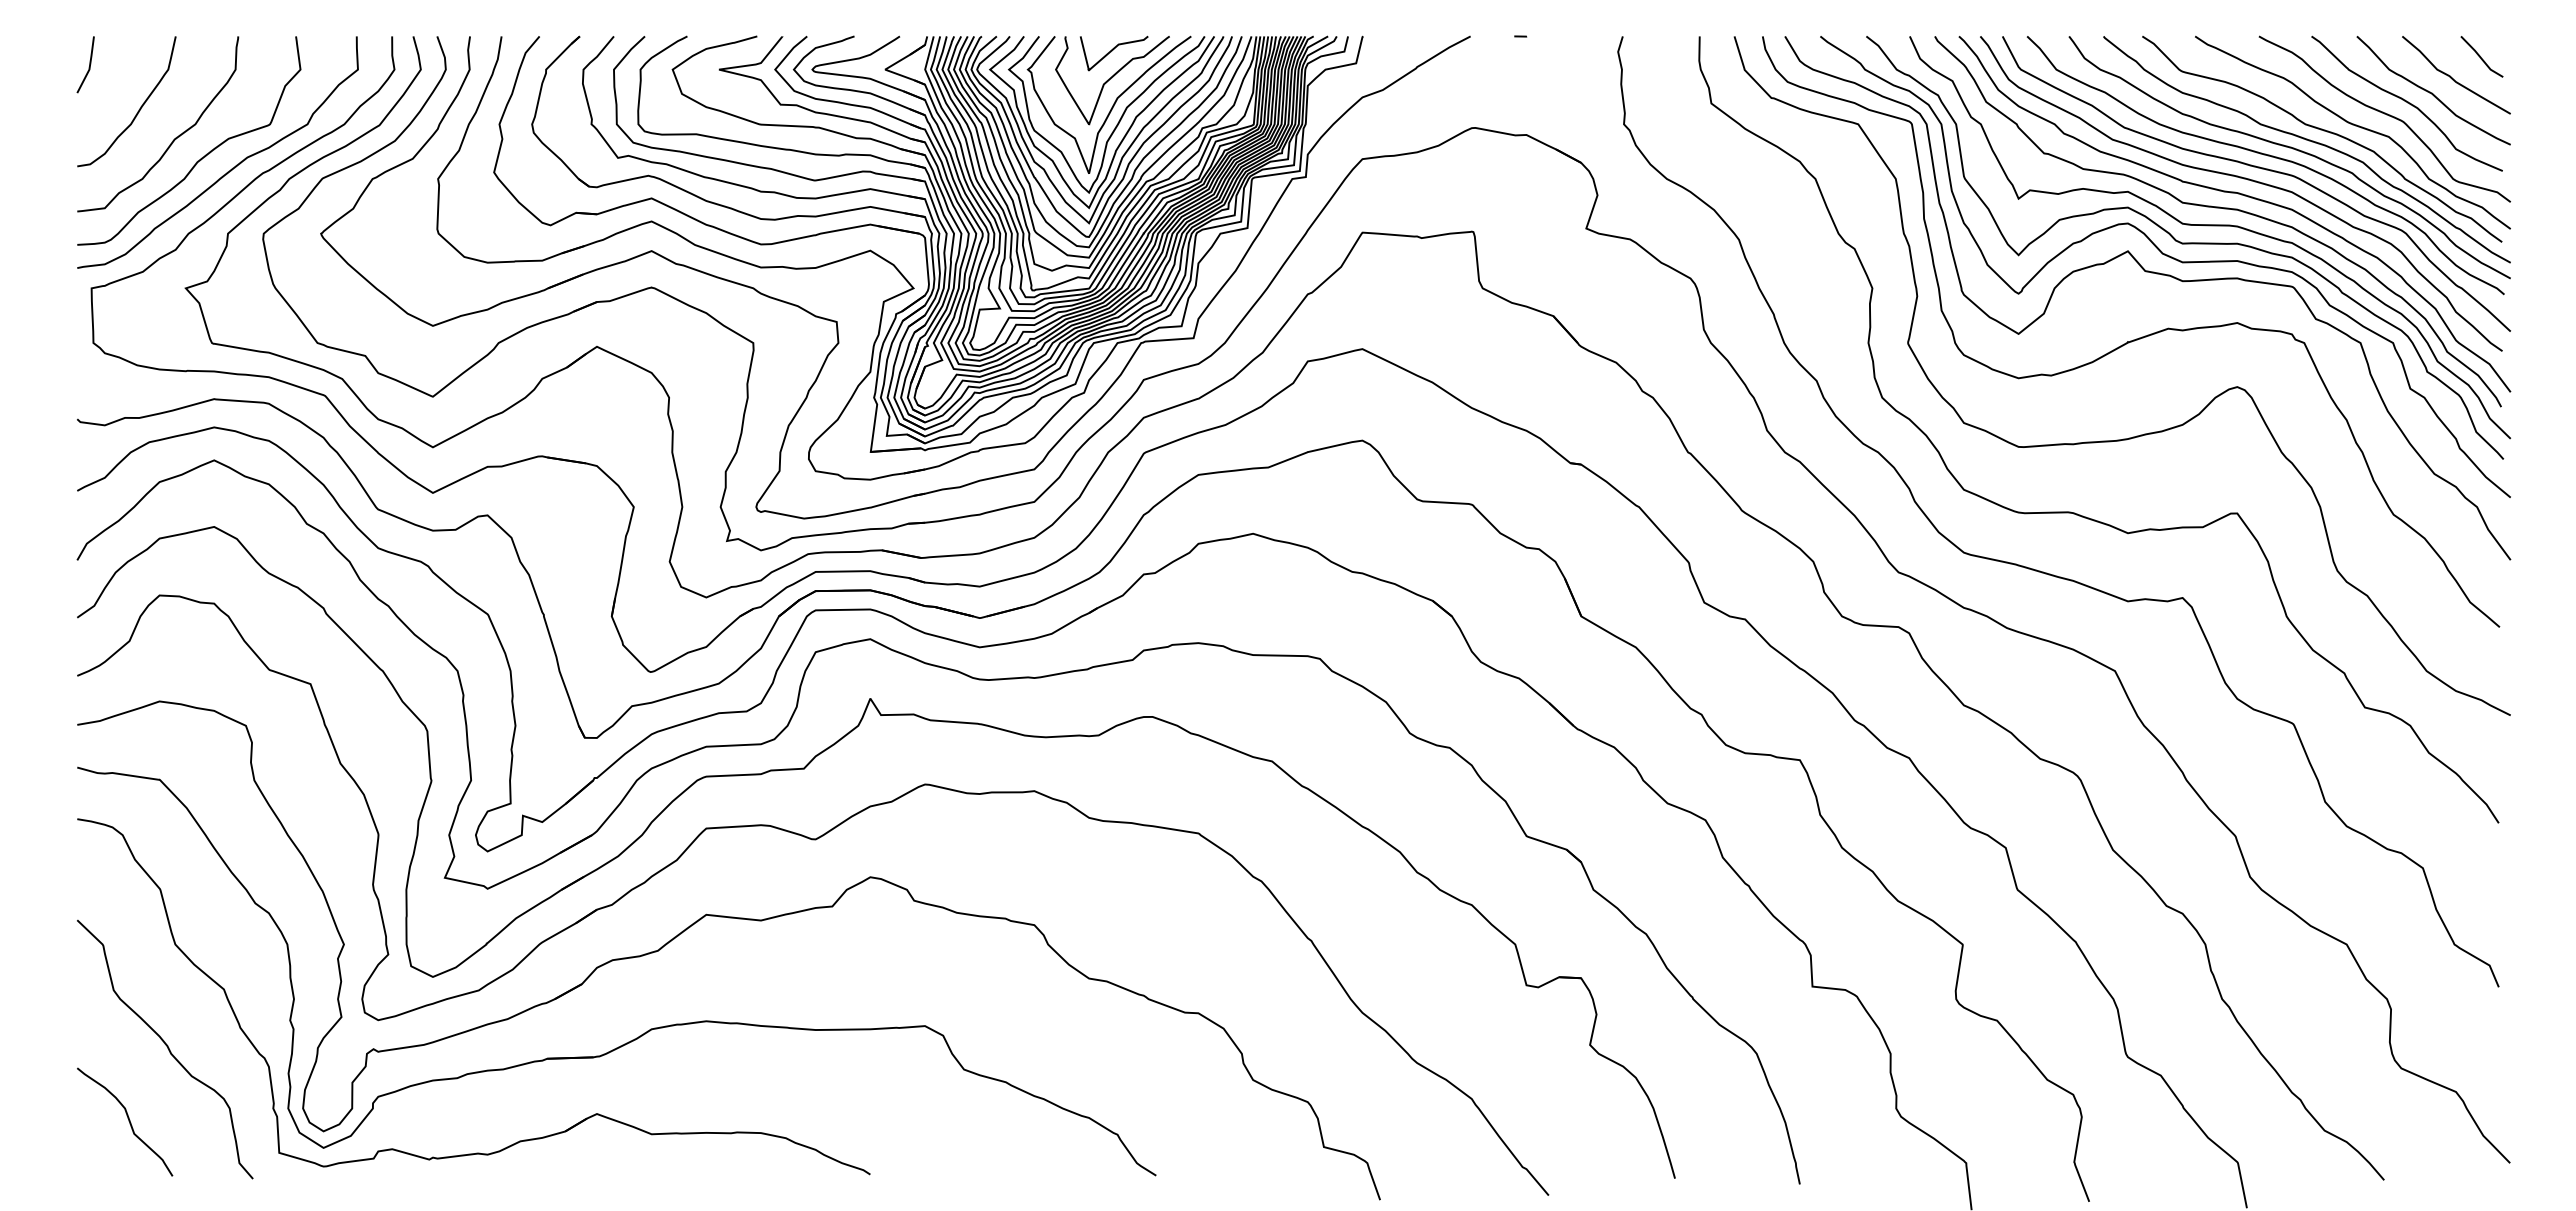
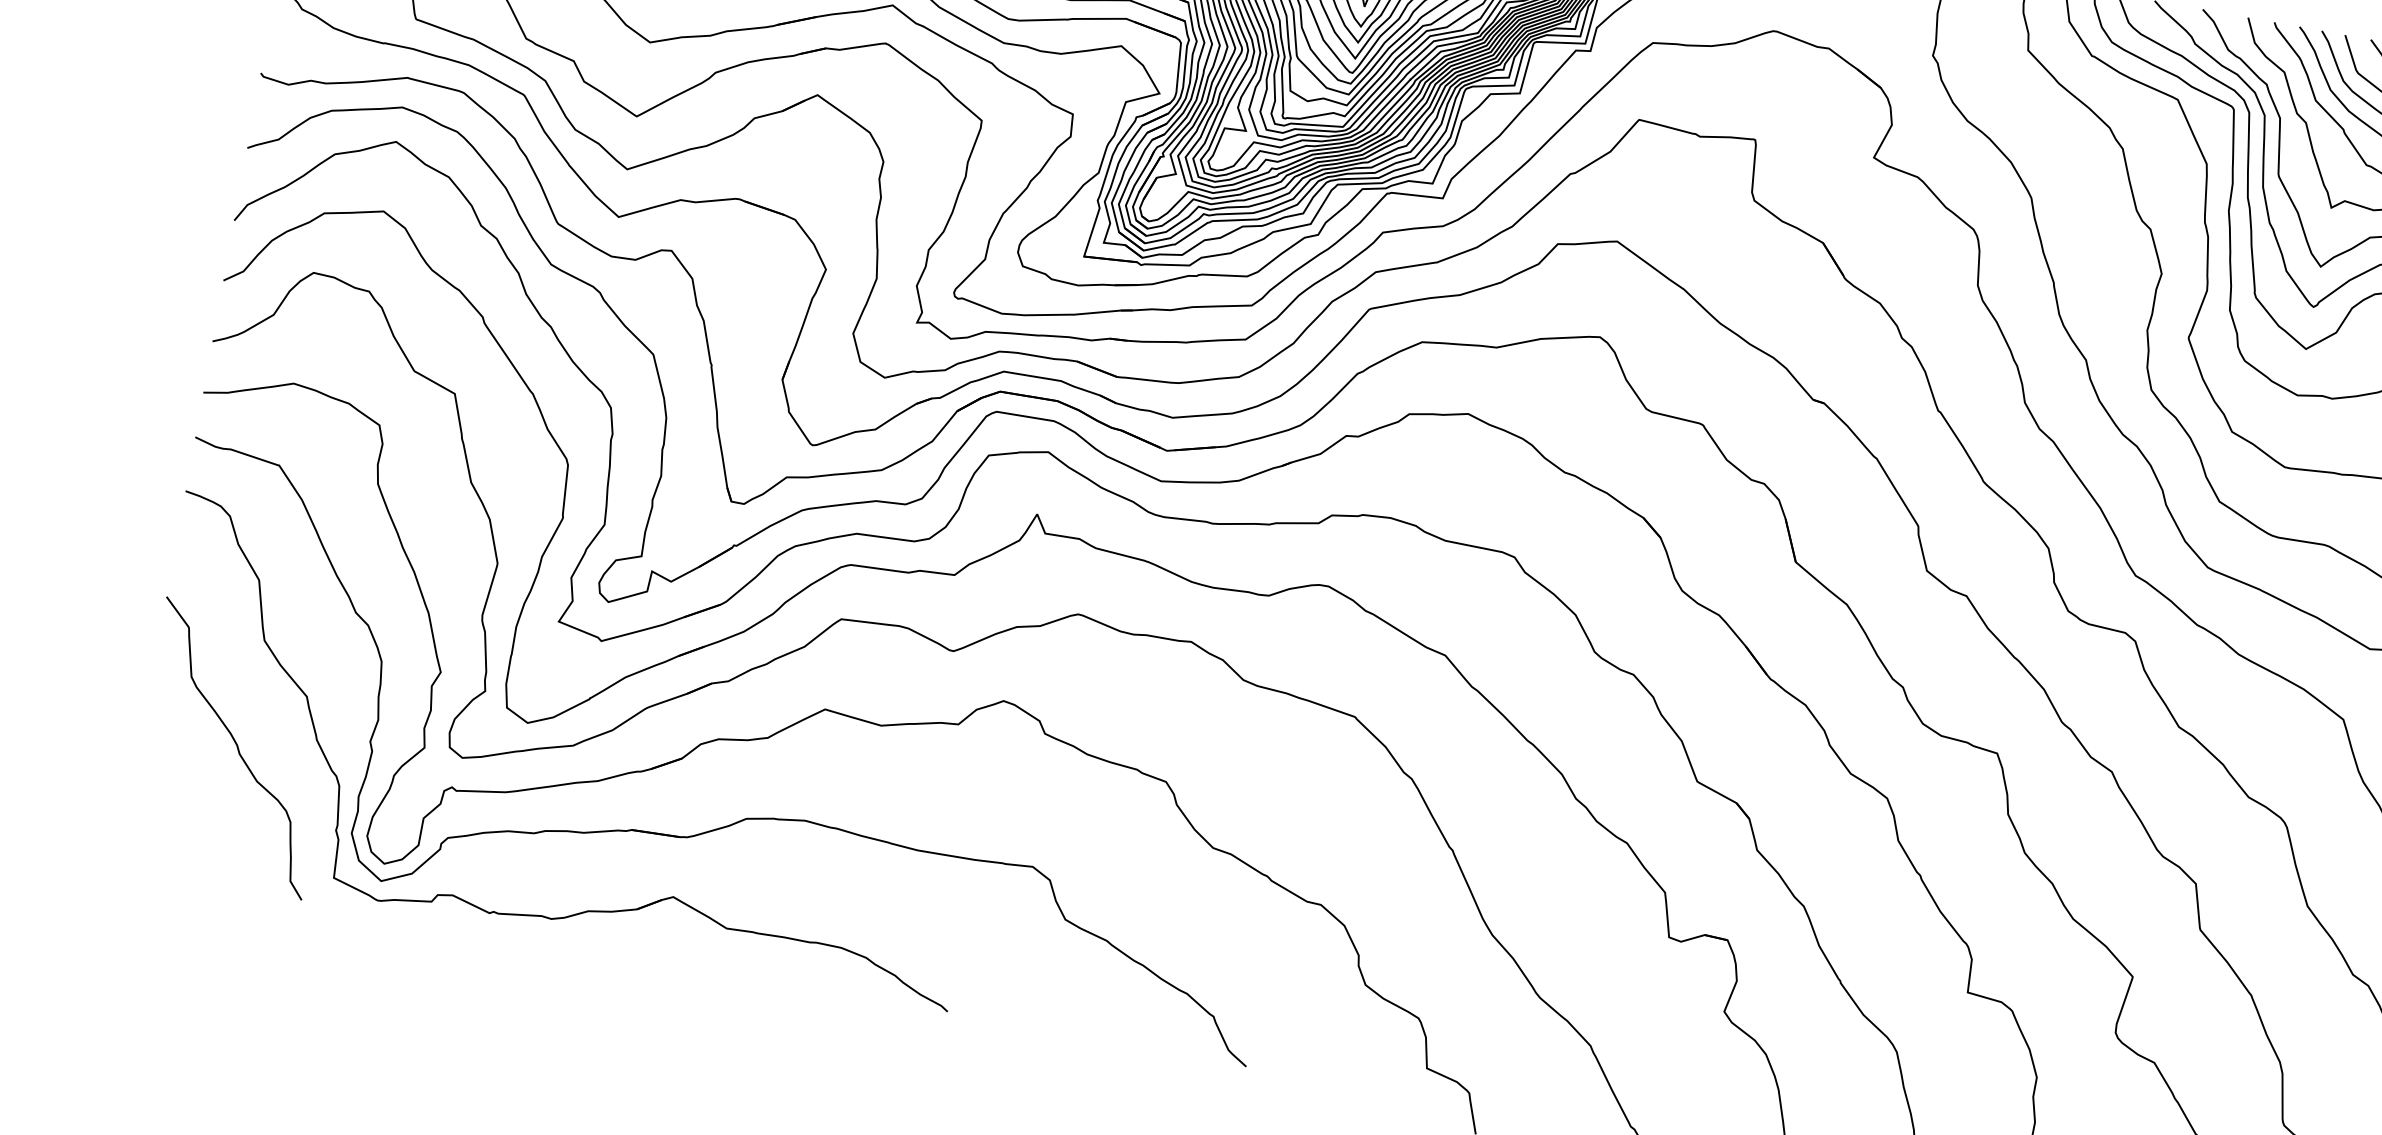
curve: (128, 1121) -> (182, 816), removed

